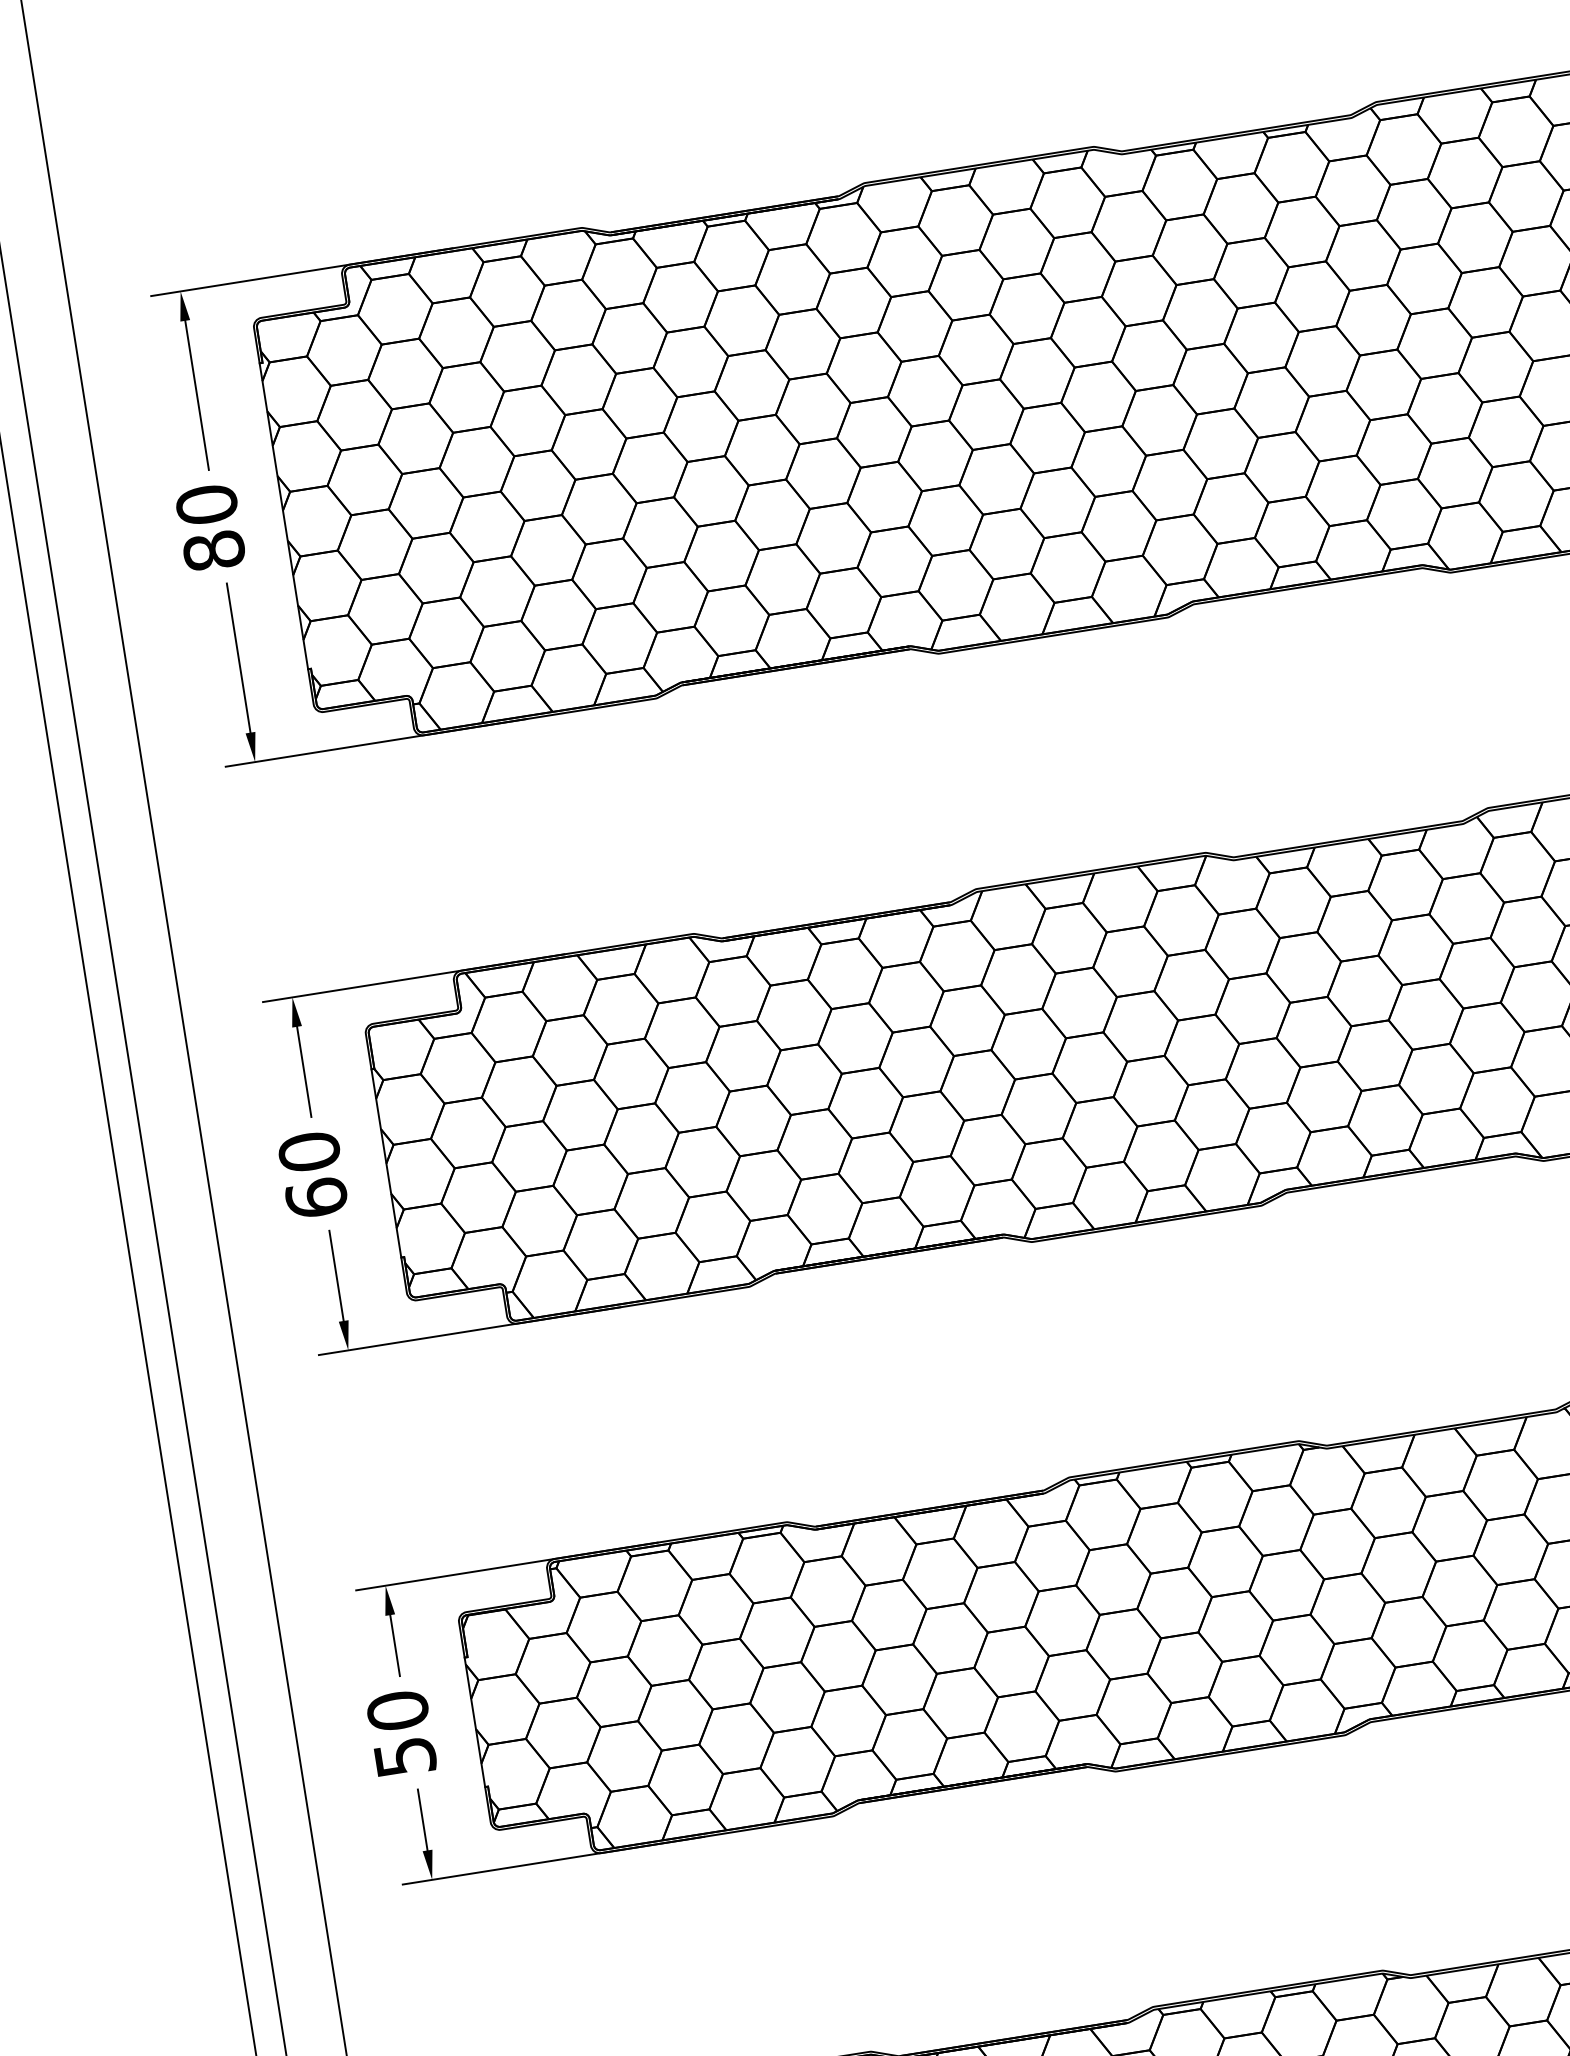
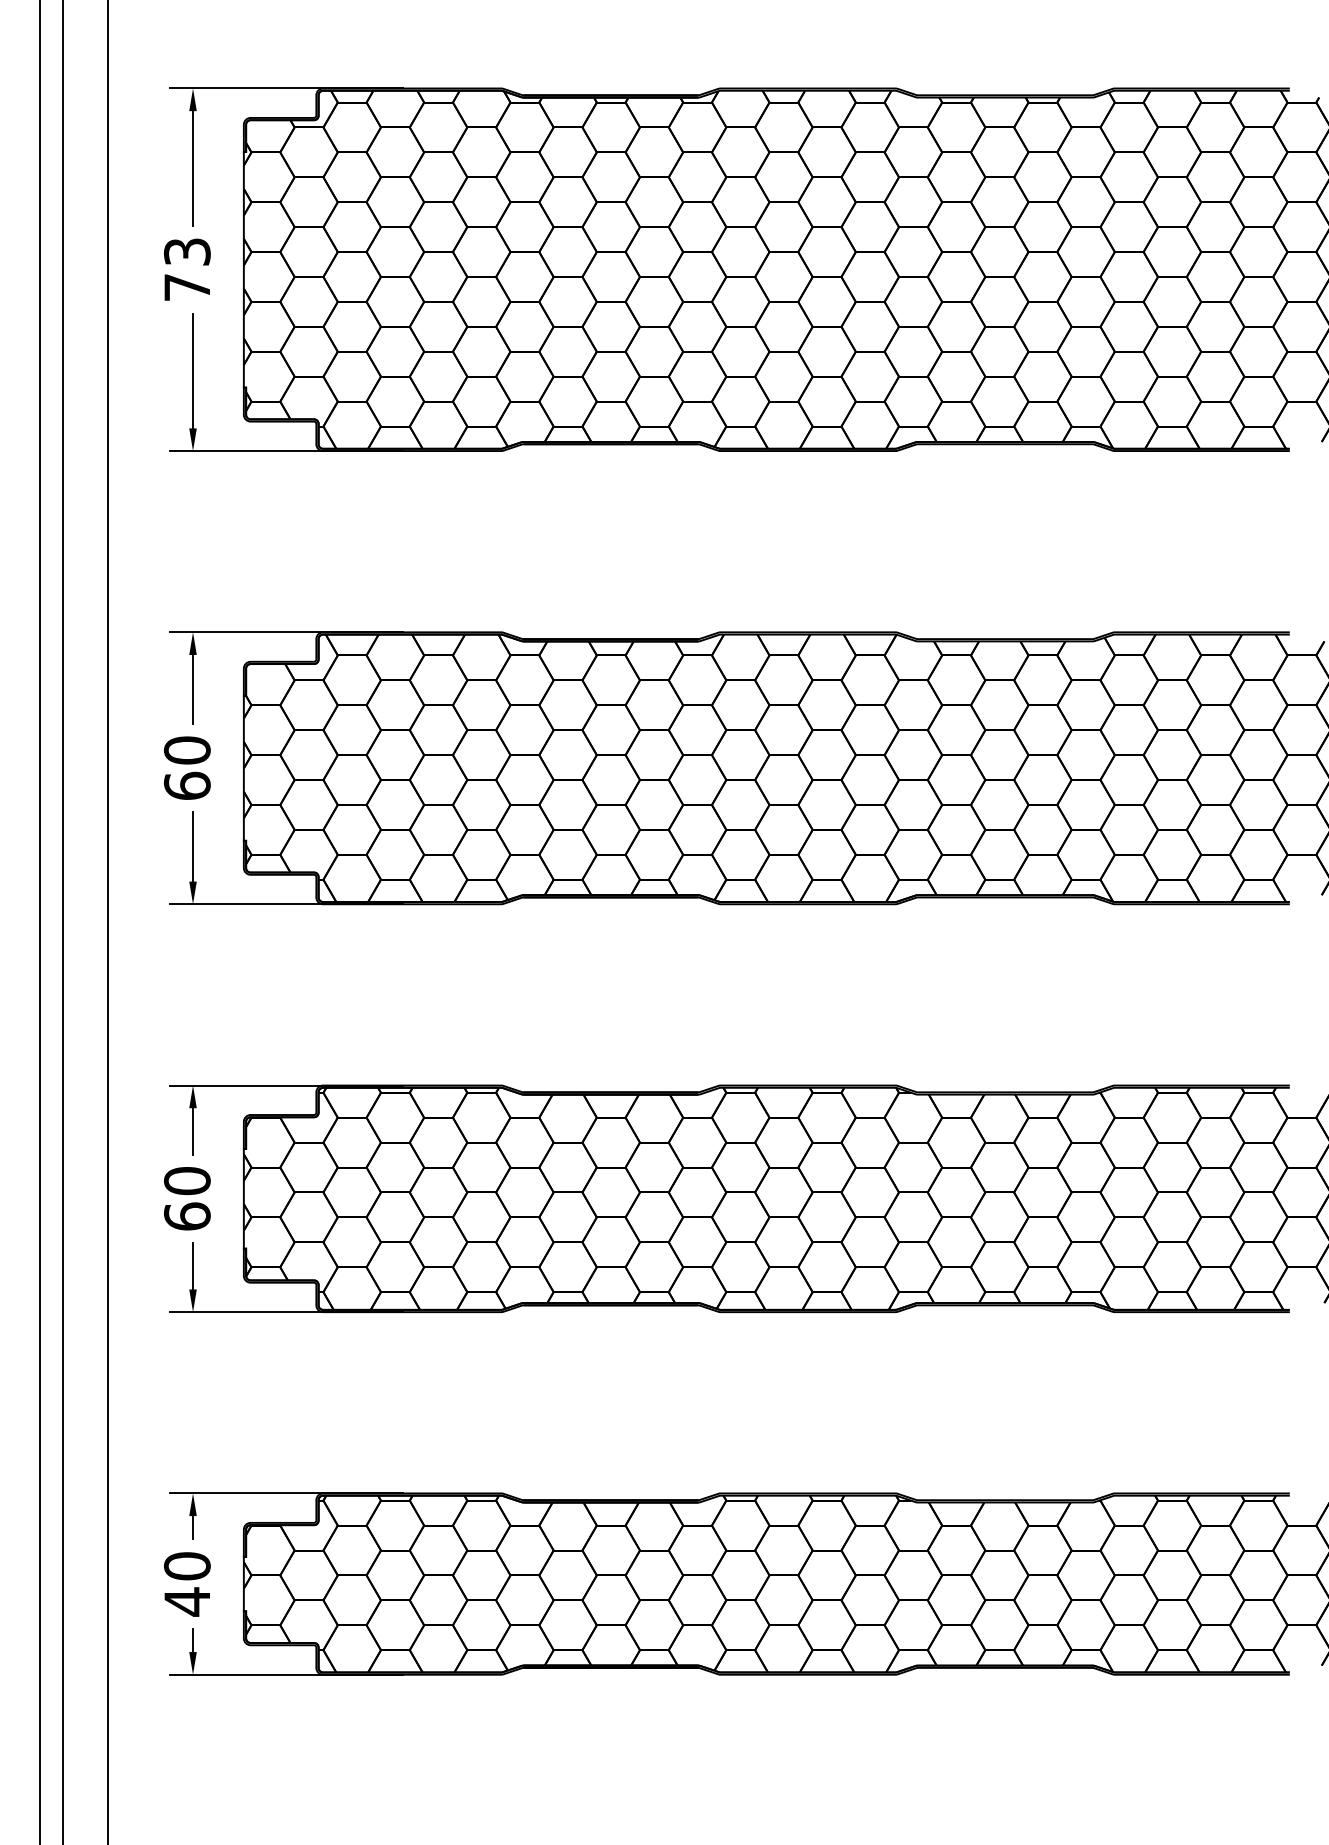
text: (210, 527) -> (187, 269), 80 -> 73
text: (405, 1756) -> (187, 1216), 50 -> 60

